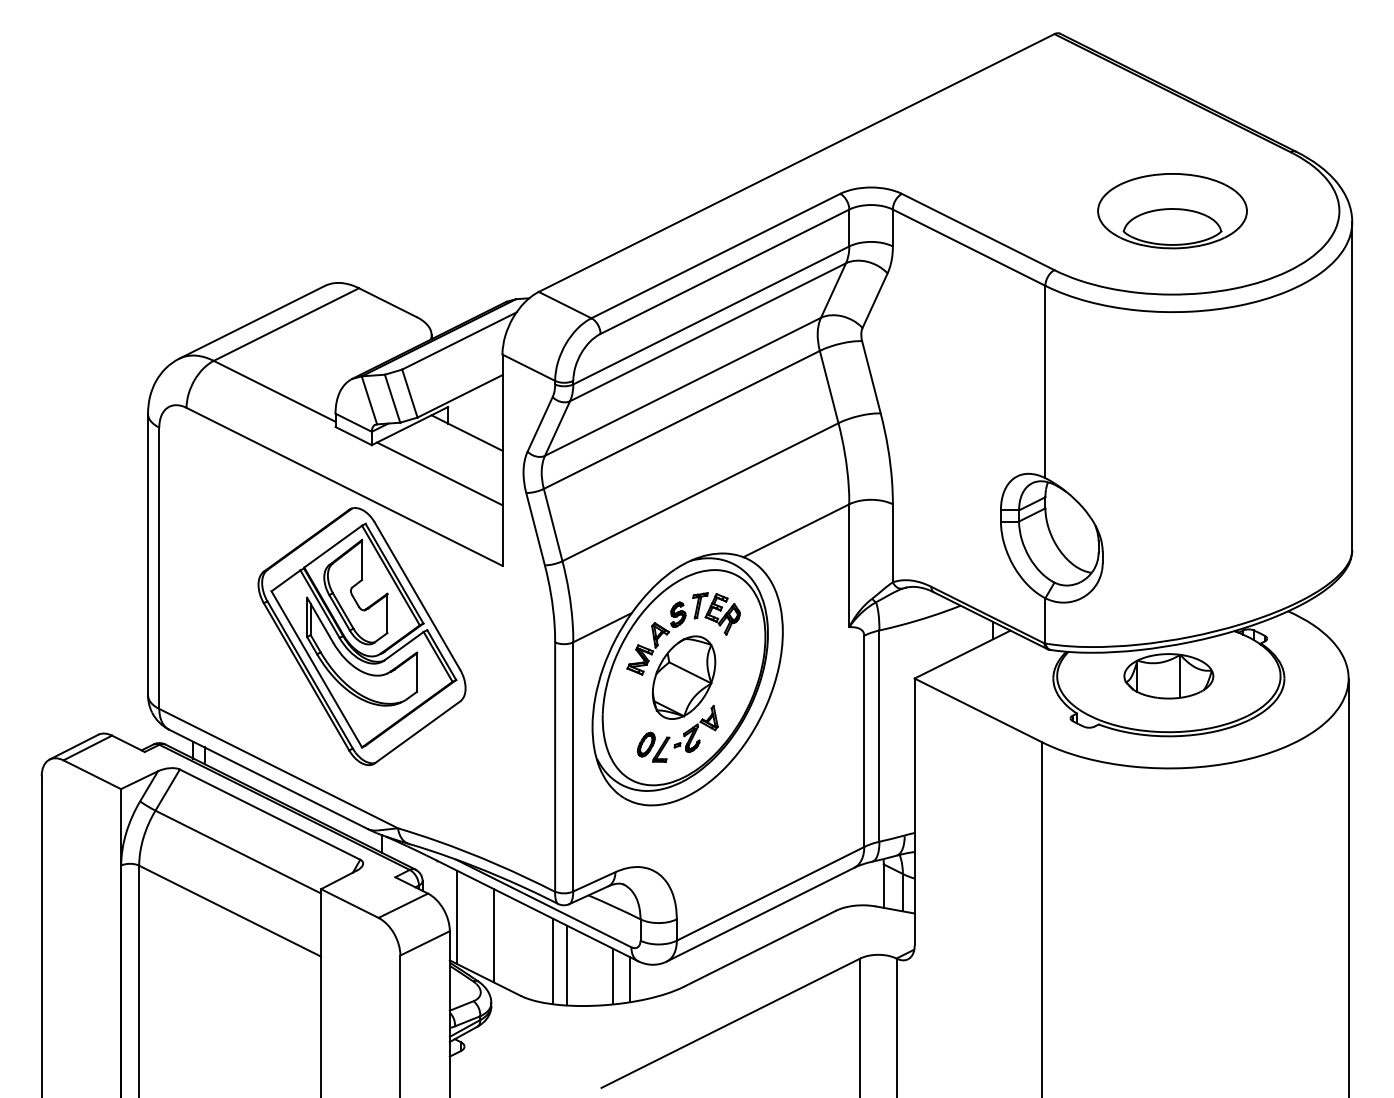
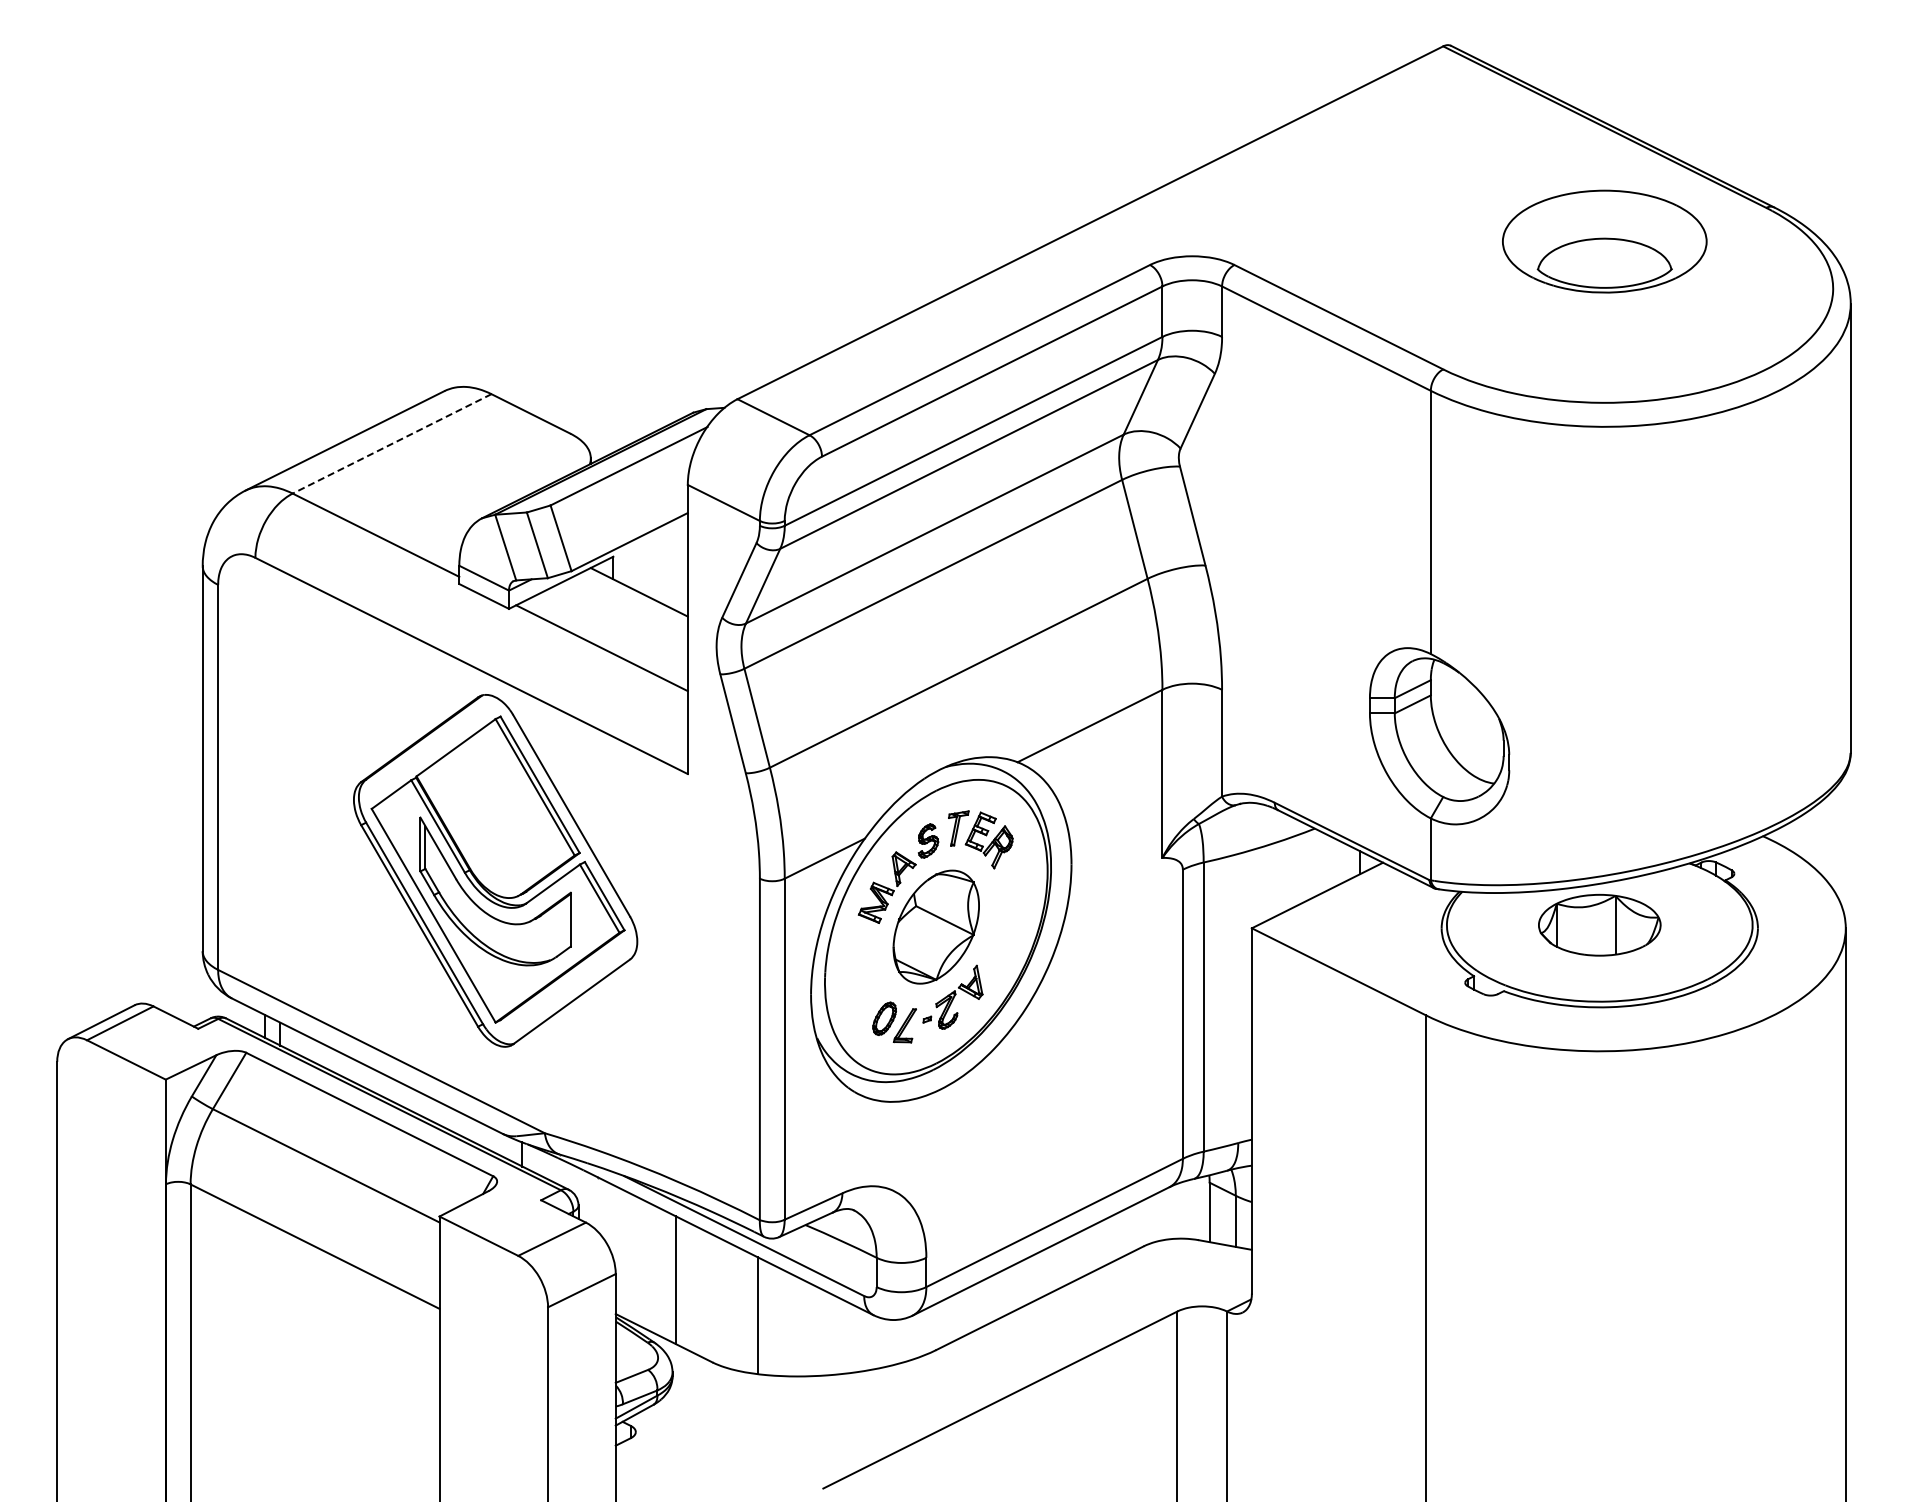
part: (1172, 211) -> (1604, 241), moved
line: (285, 325) -> (391, 444), solid -> dashed
part: (356, 591) -> (487, 809), removed
line: (456, 917) -> (625, 1255), removed
line: (566, 965) -> (775, 1320), removed
line: (612, 976) -> (838, 1335), removed
line: (630, 979) -> (862, 1339), removed

